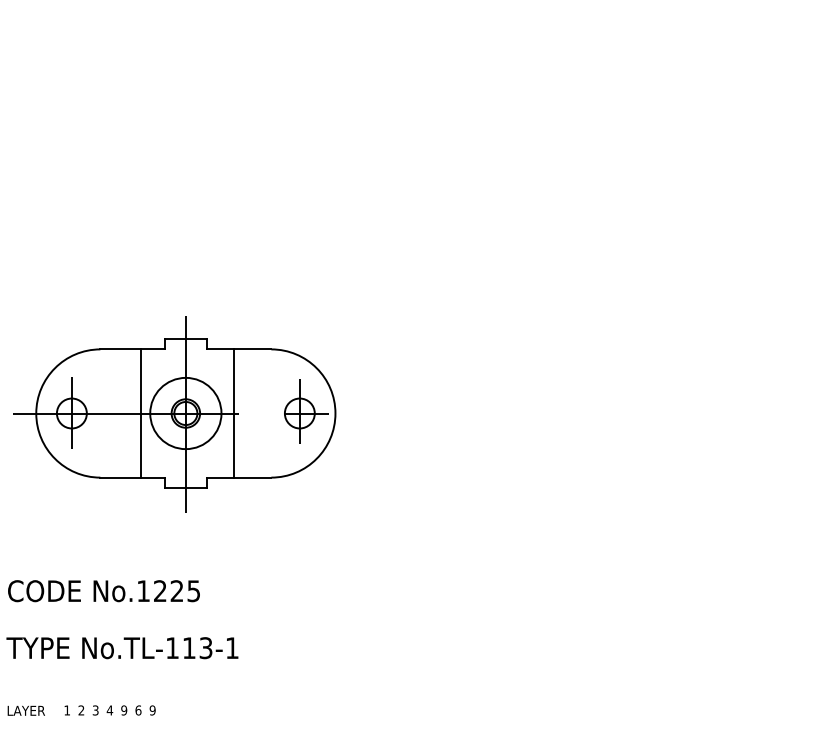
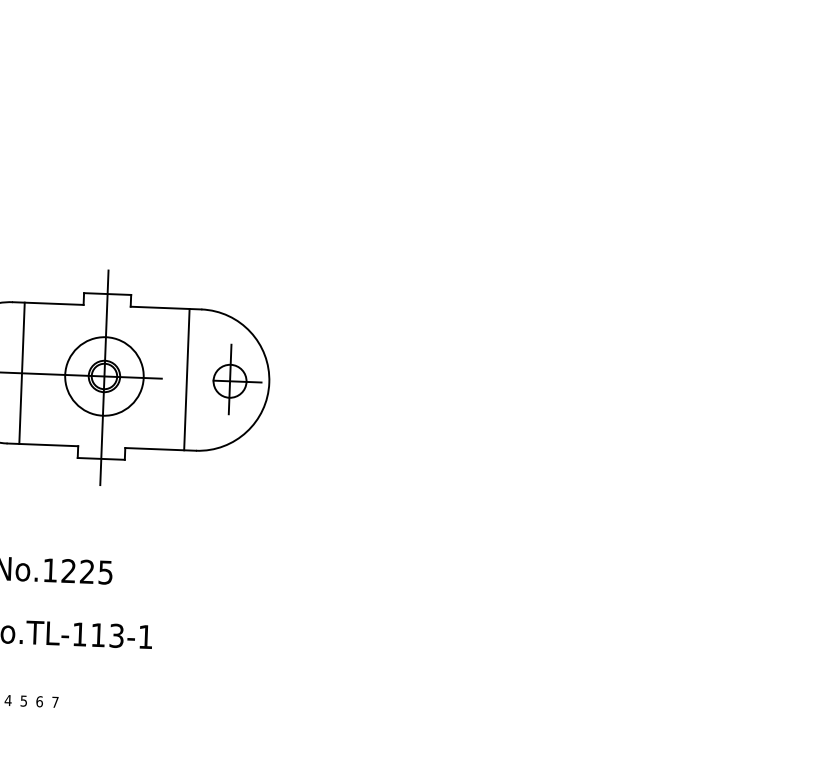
line: (141, 413) -> (22, 373), moved
line: (233, 413) -> (186, 379), moved
text: (124, 710) -> (24, 701), 9 -> 5
text: (152, 710) -> (55, 702), 9 -> 7

